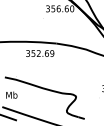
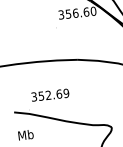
text: (40, 53) -> (50, 95), moved

